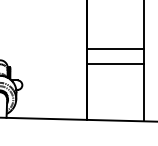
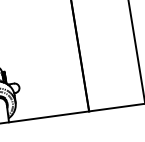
line: (115, 49) -> (105, 37), removed
line: (115, 64) -> (108, 52), removed

